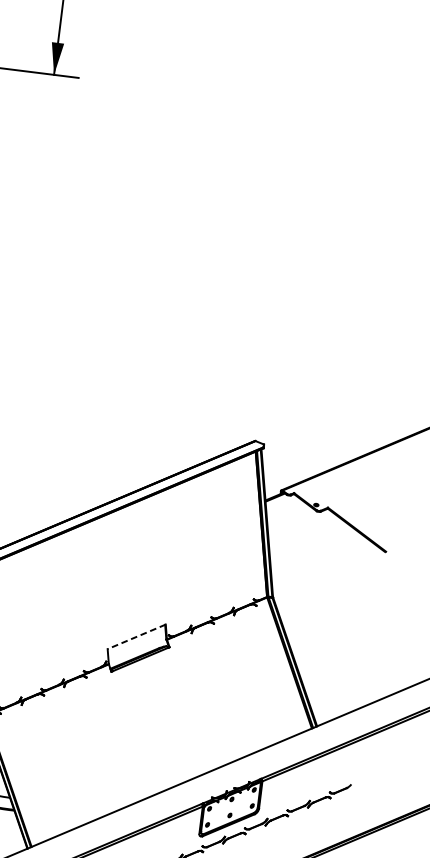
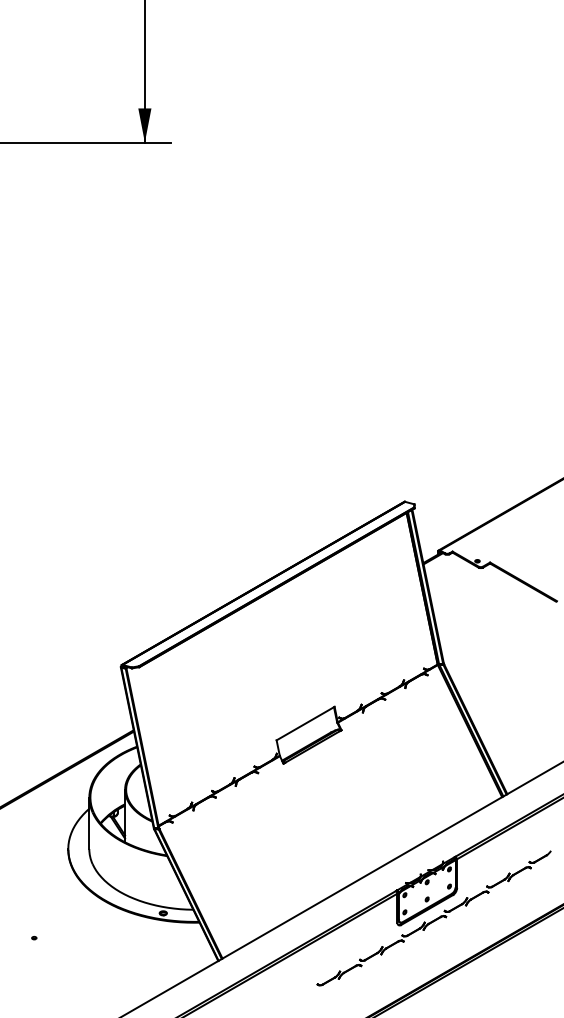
line: (136, 636) -> (305, 723), dashed -> solid

